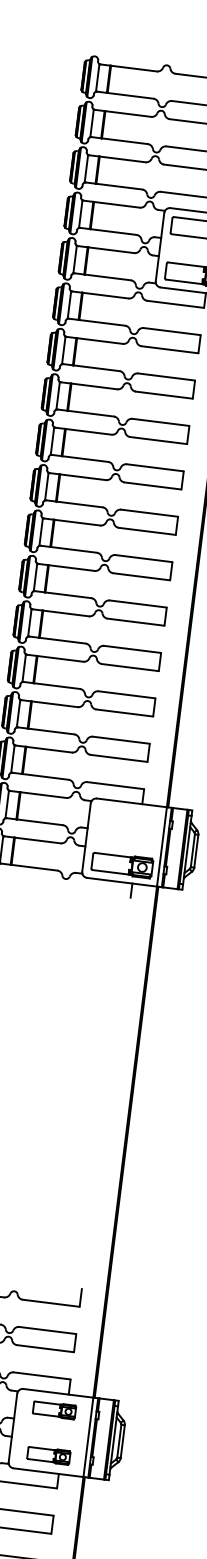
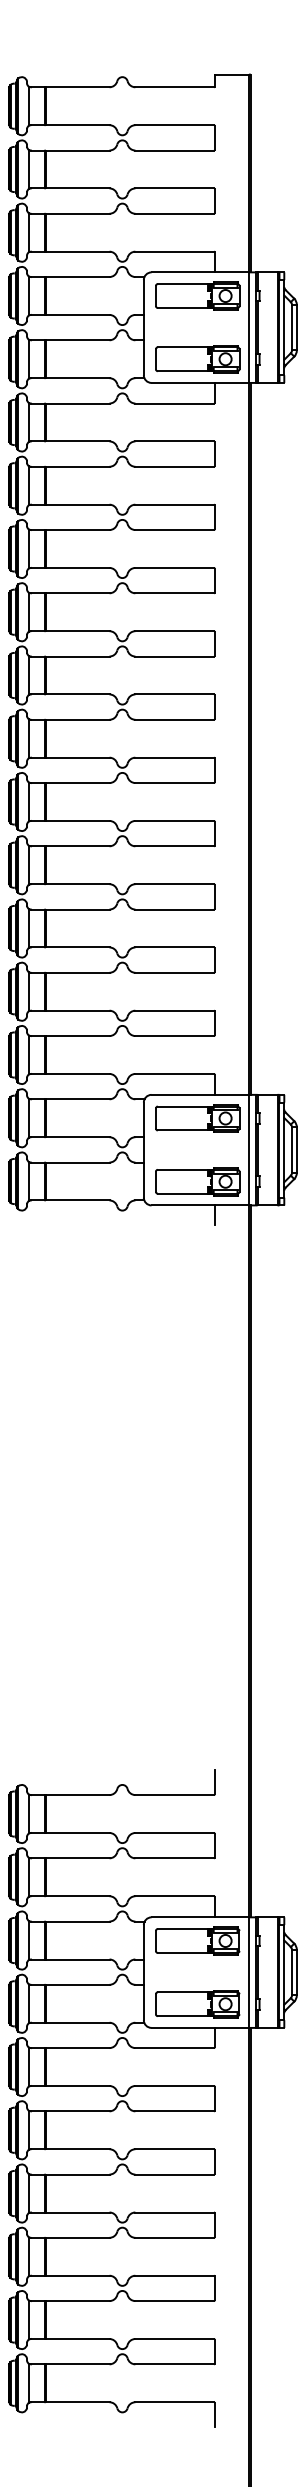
part: (127, 819) -> (197, 1118), added
part: (54, 1409) -> (197, 1940), size x1.43
part: (48, 1455) -> (197, 2004), size x1.43

